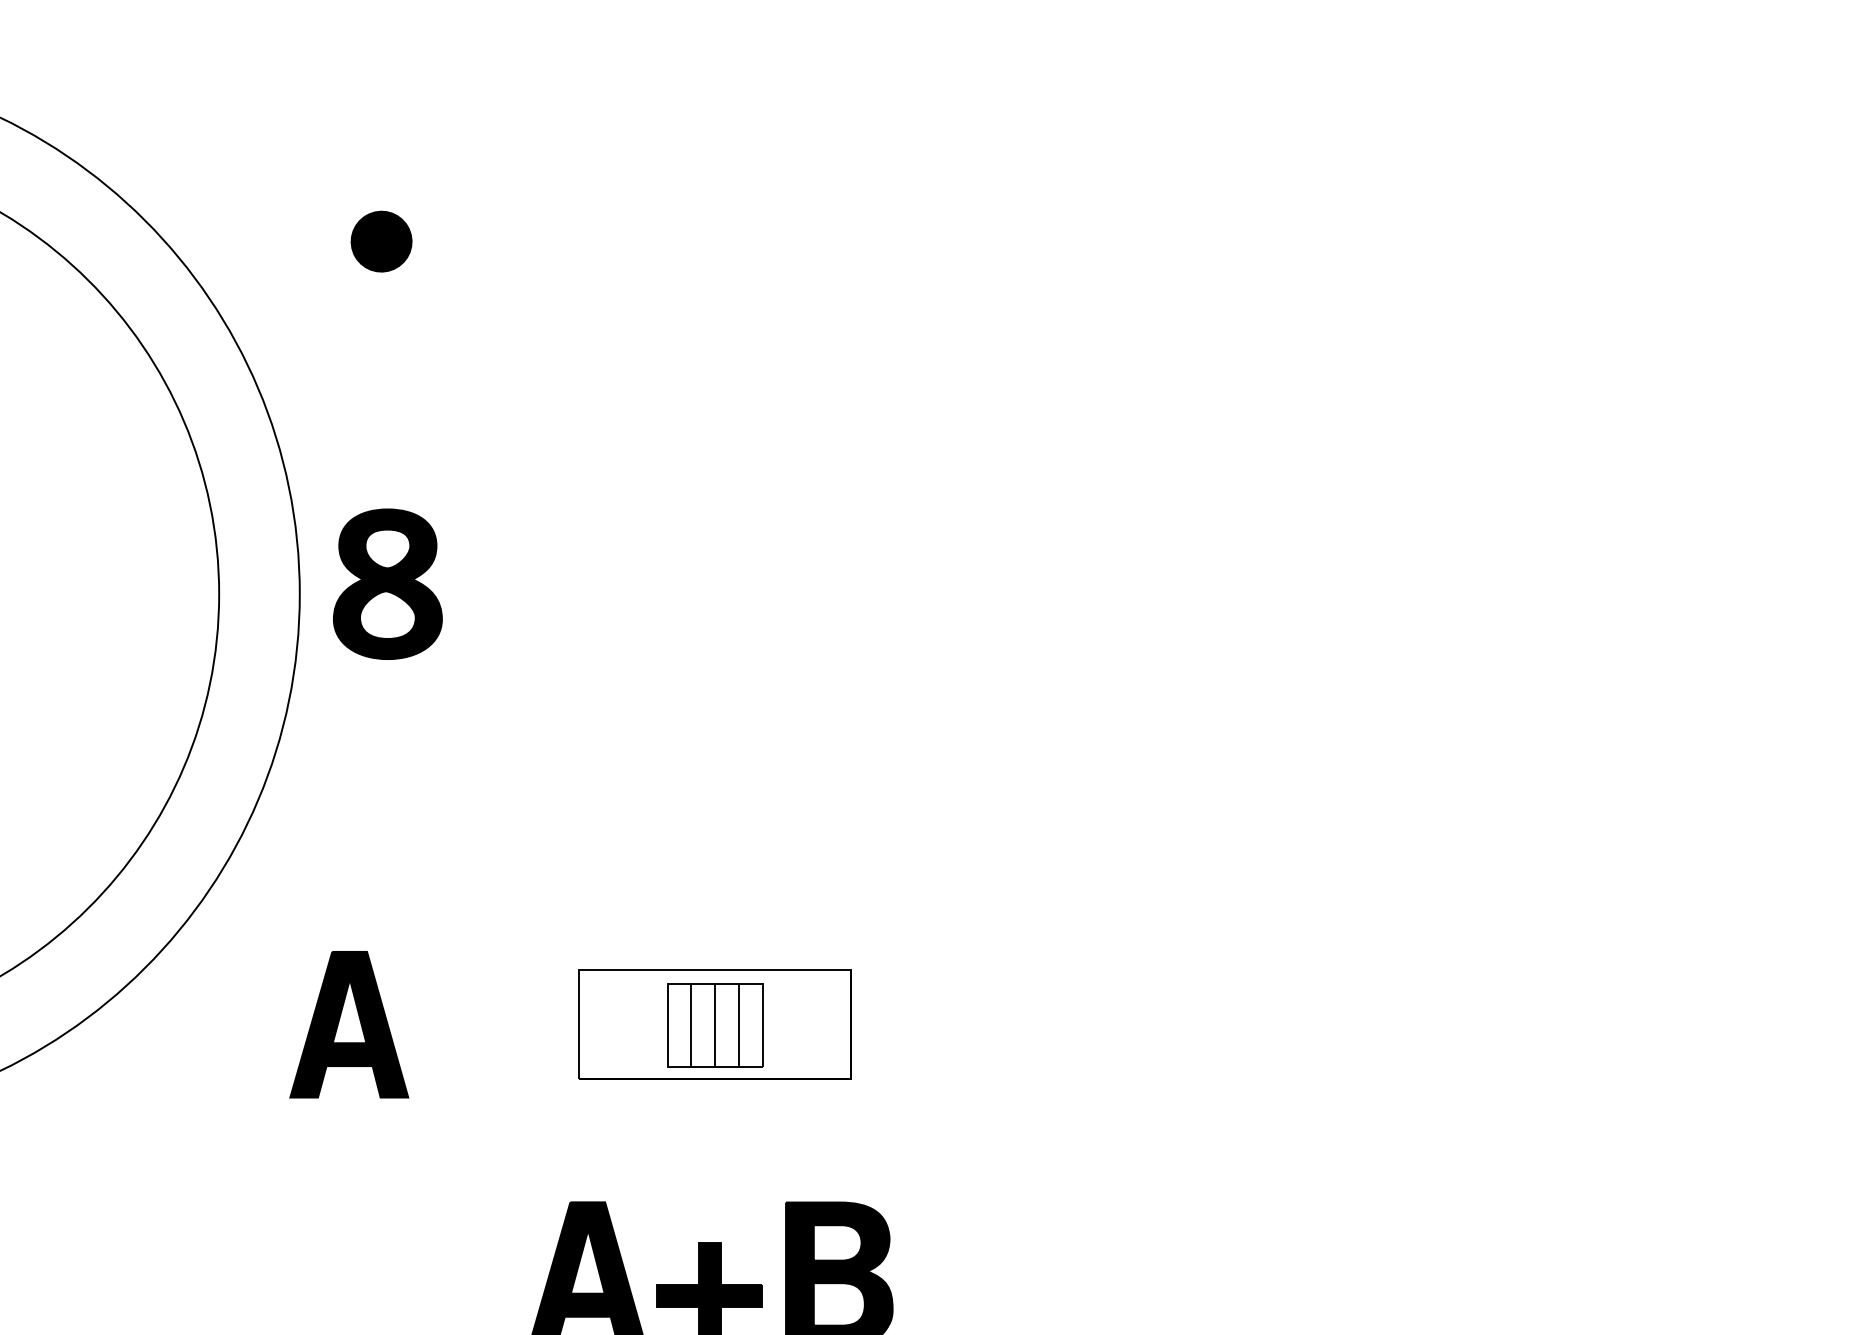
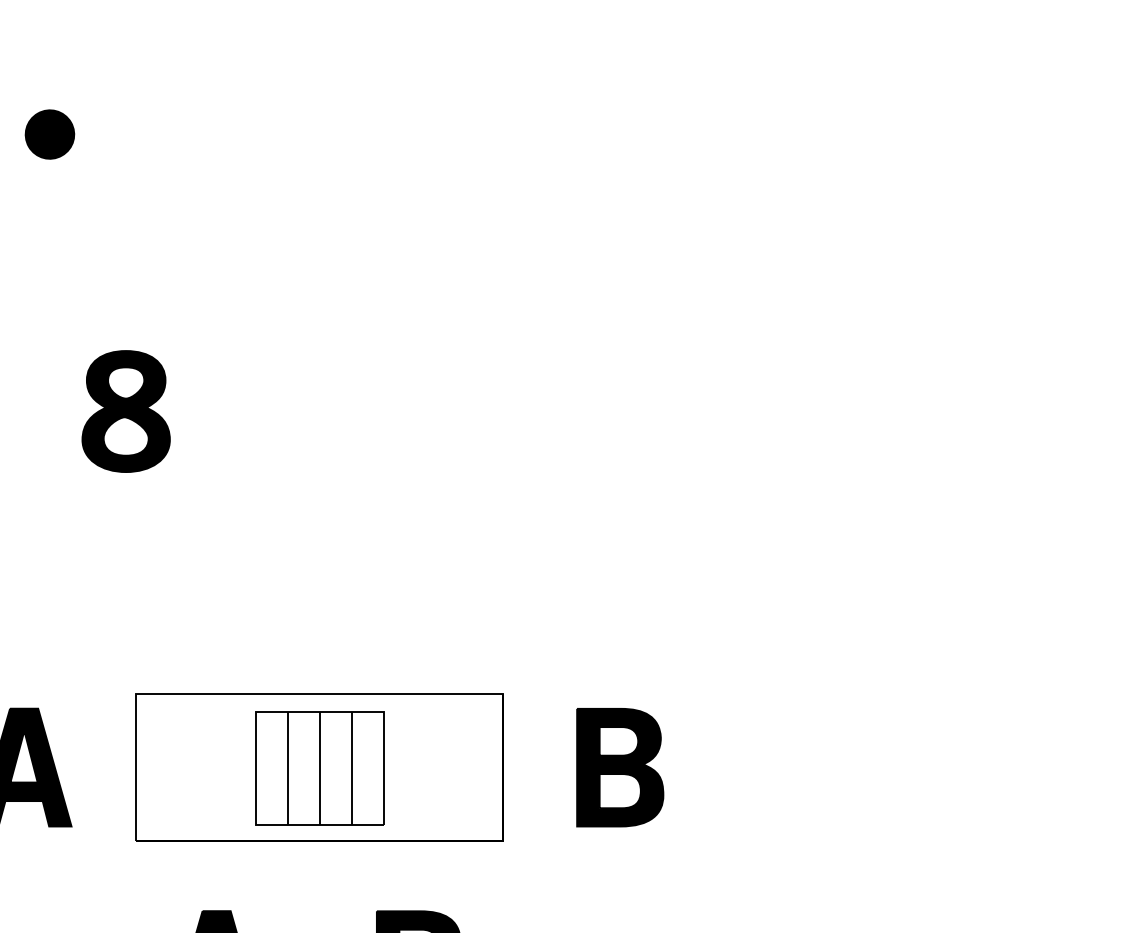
part: (387, 583) -> (125, 410), moved
part: (714, 1024) -> (319, 767), size x1.67
part: (1086, 1024) -> (619, 767), added

